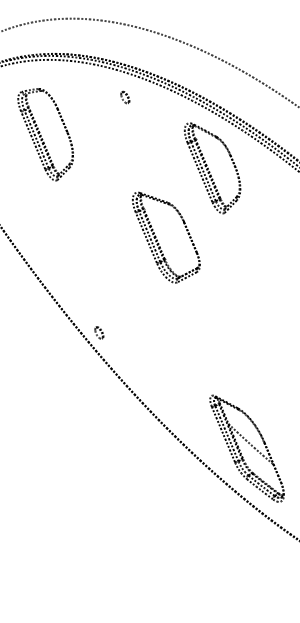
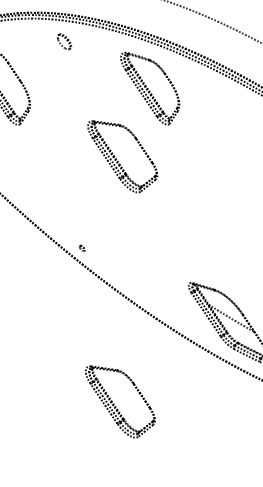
part: (125, 97) -> (64, 41), size x1.6
part: (99, 332) -> (82, 248), size x0.6
part: (100, 513) -> (113, 403), added

